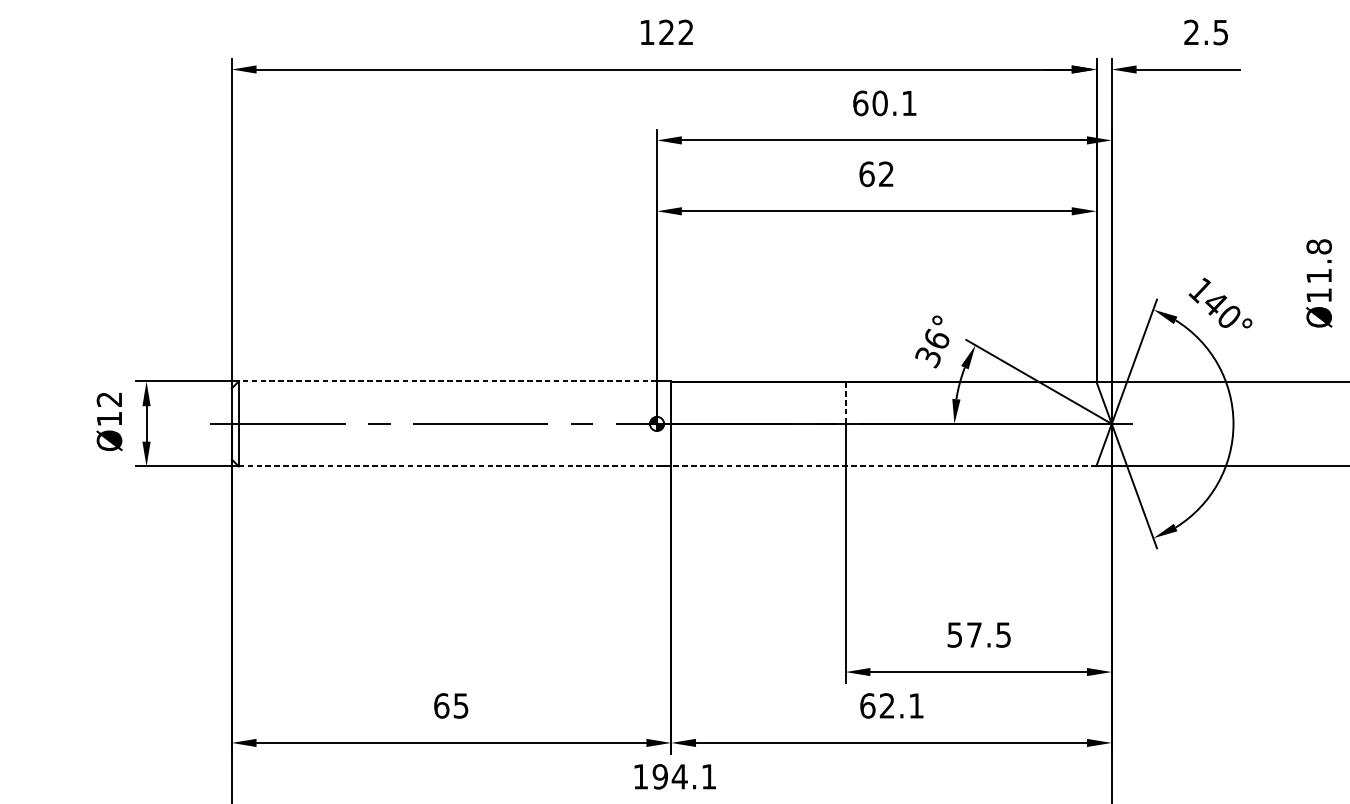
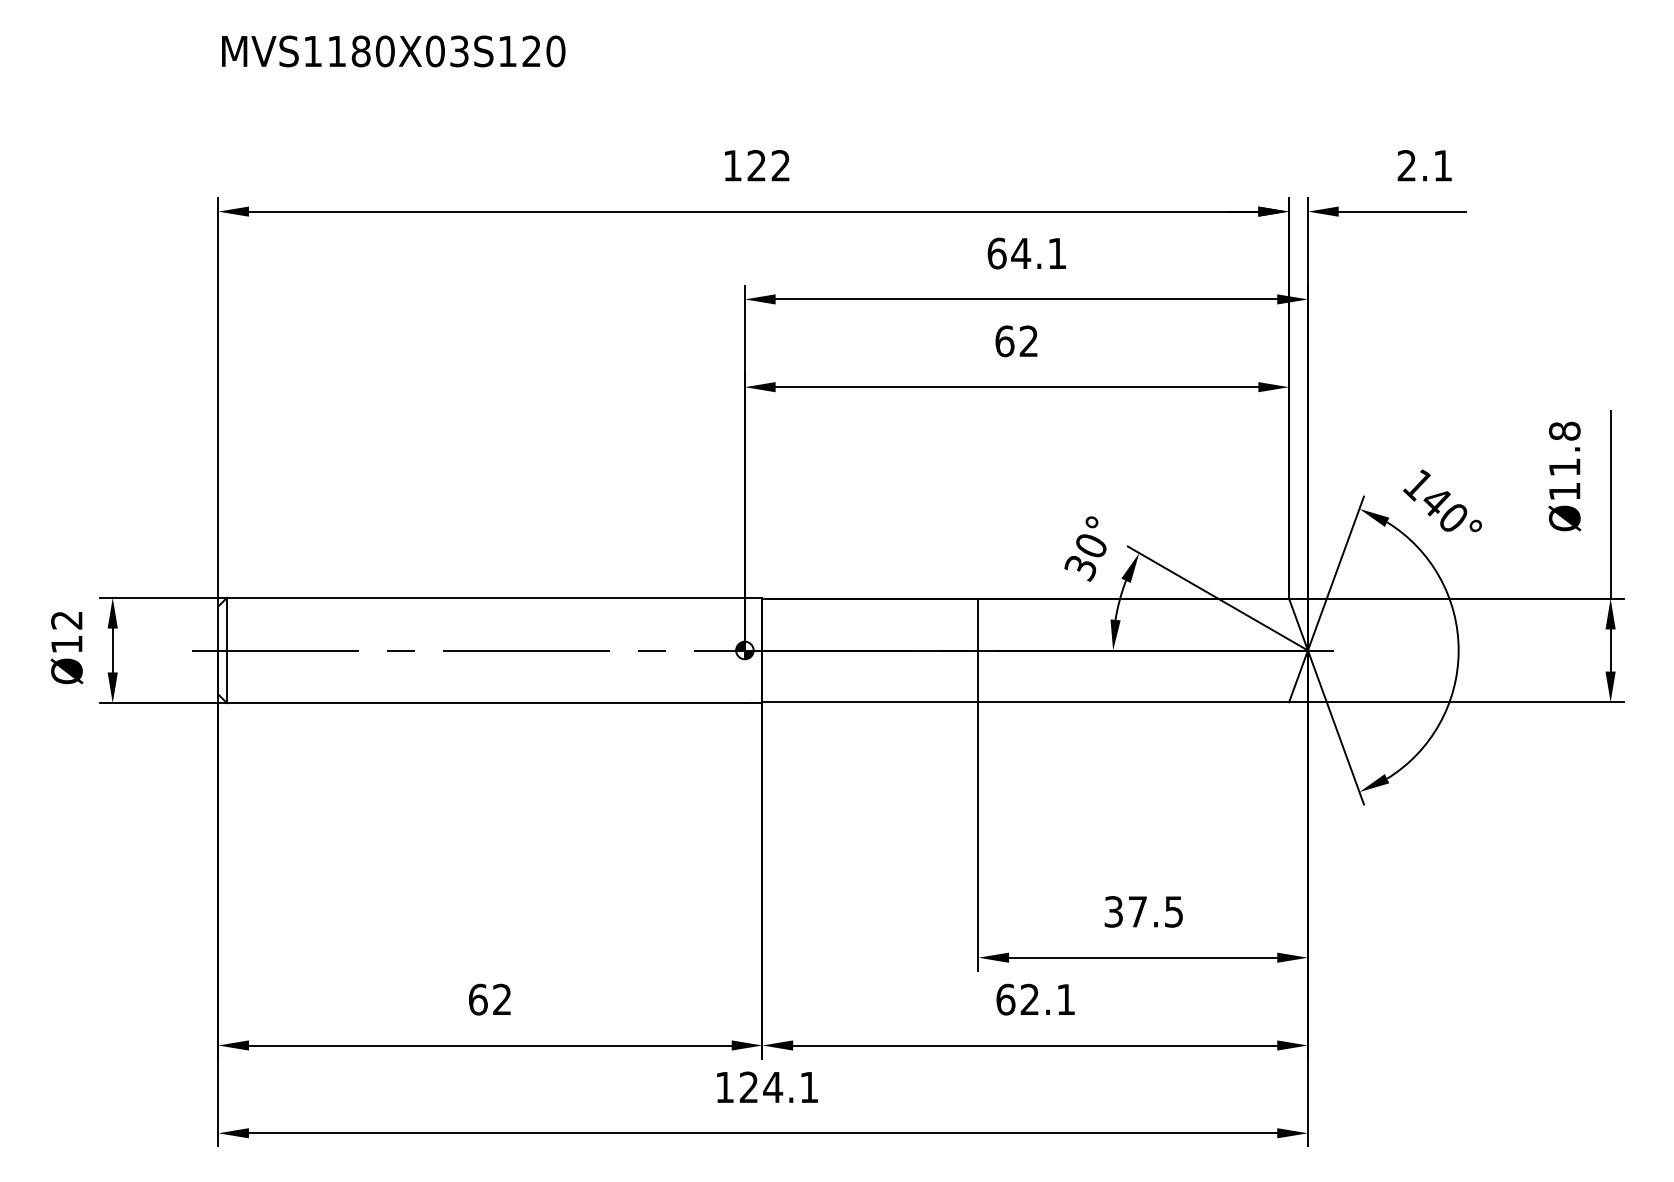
text: (1220, 32) -> (1442, 165), 2.5 -> 2.1
text: (880, 103) -> (1021, 253), 60.1 -> 64.1
text: (936, 338) -> (1091, 544), 36° -> 30°
line: (447, 381) -> (485, 597), dashed -> solid
line: (845, 402) -> (978, 624), dashed -> solid
line: (883, 465) -> (1025, 702), dashed -> solid
line: (447, 466) -> (485, 703), dashed -> solid
text: (954, 634) -> (1113, 911), 57.5 -> 37.5
text: (461, 705) -> (502, 999), 65 -> 62
text: (659, 776) -> (748, 1087), 194.1 -> 124.1

